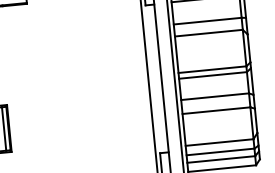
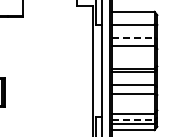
line: (209, 21) -> (134, 38), solid -> dashed
line: (222, 151) -> (134, 119), solid -> dashed

